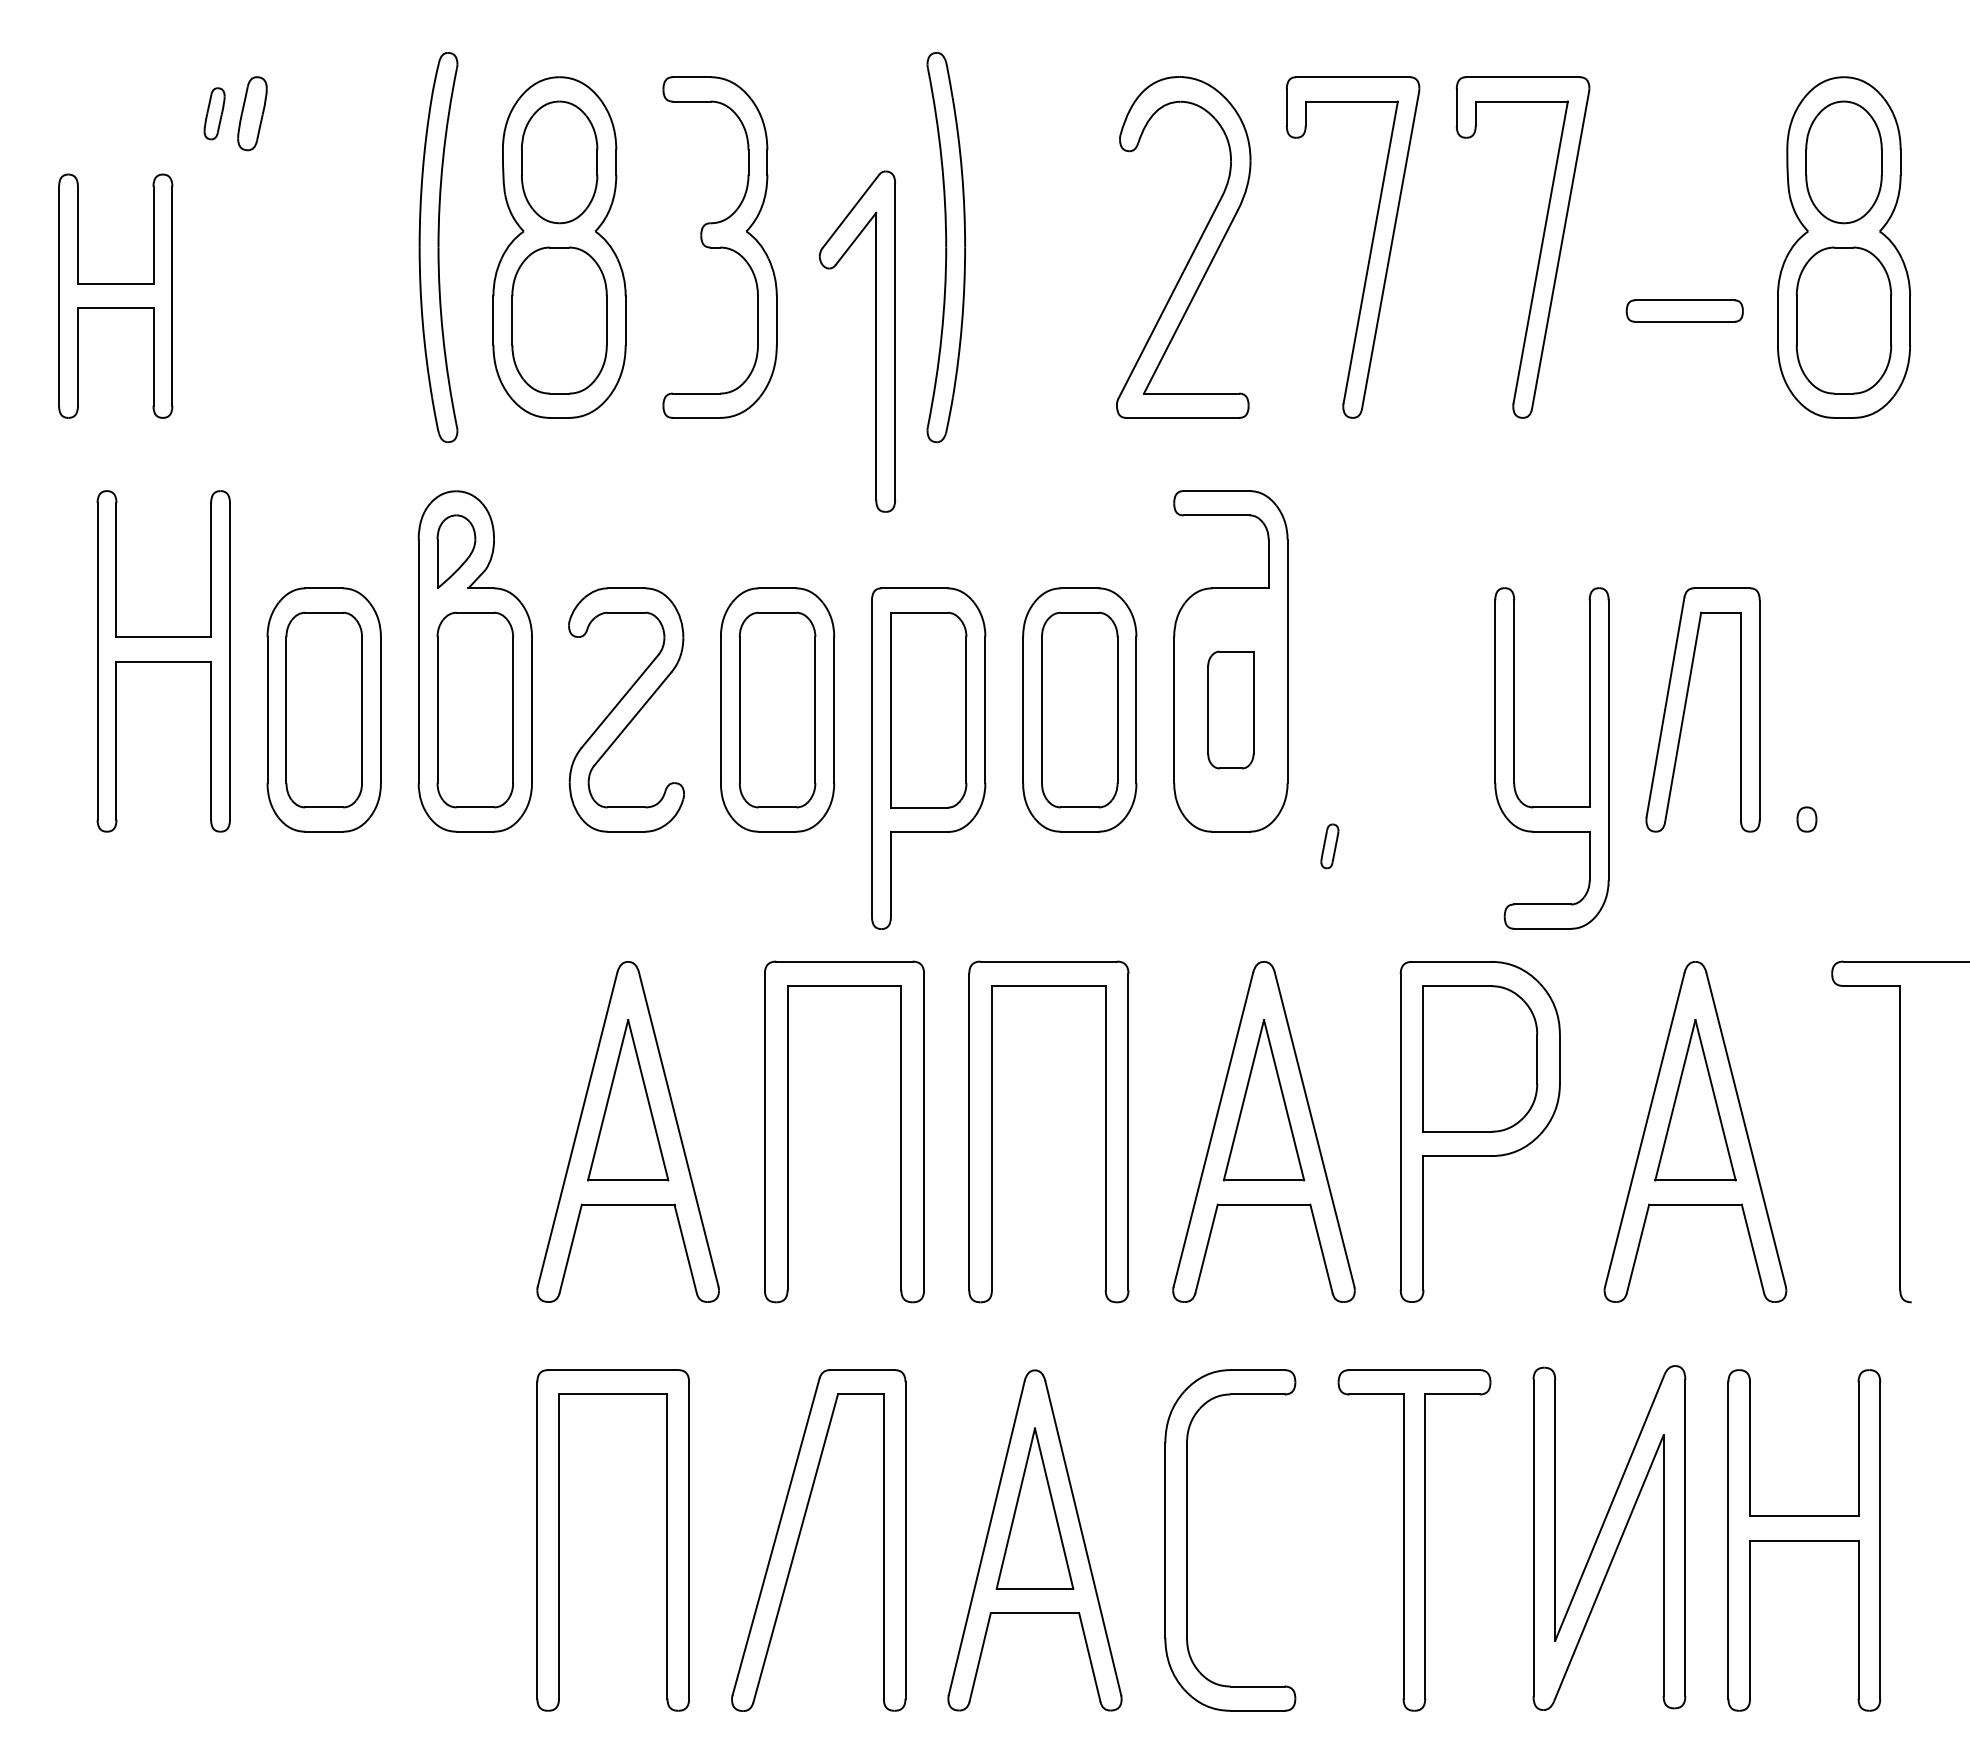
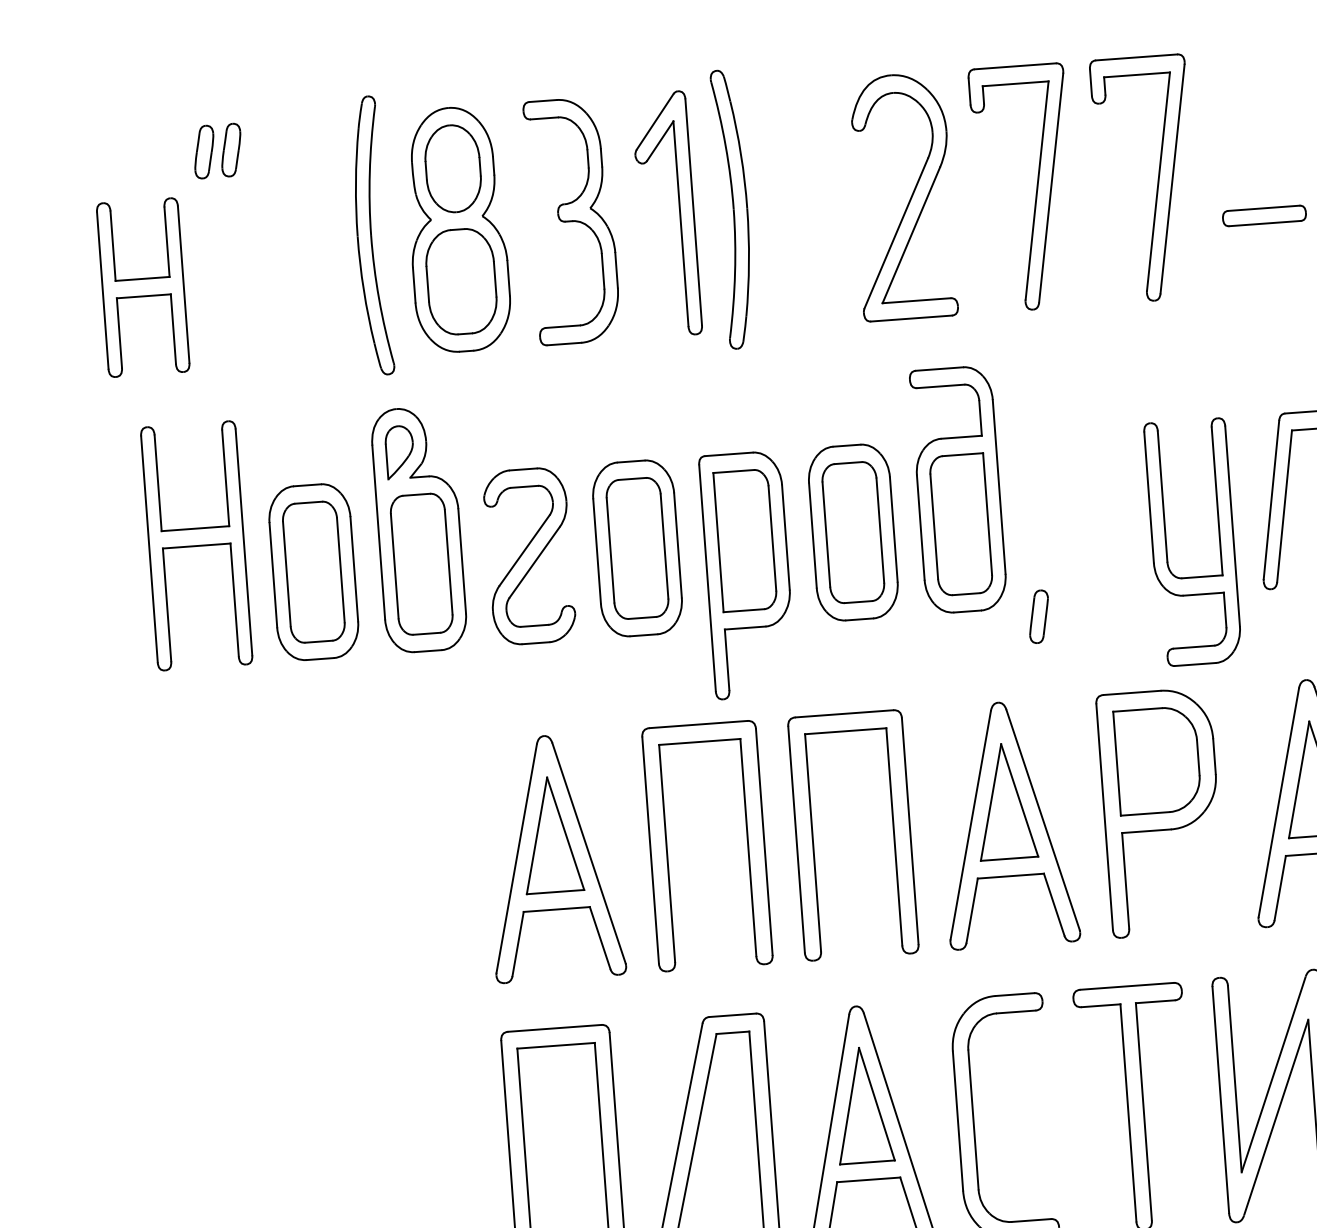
part: (214, 113) -> (204, 151), size x1.43
part: (875, 341) -> (679, 213), moved
part: (1230, 709) -> (960, 524), size x1.67
part: (1329, 846) -> (1038, 616), size x1.67

